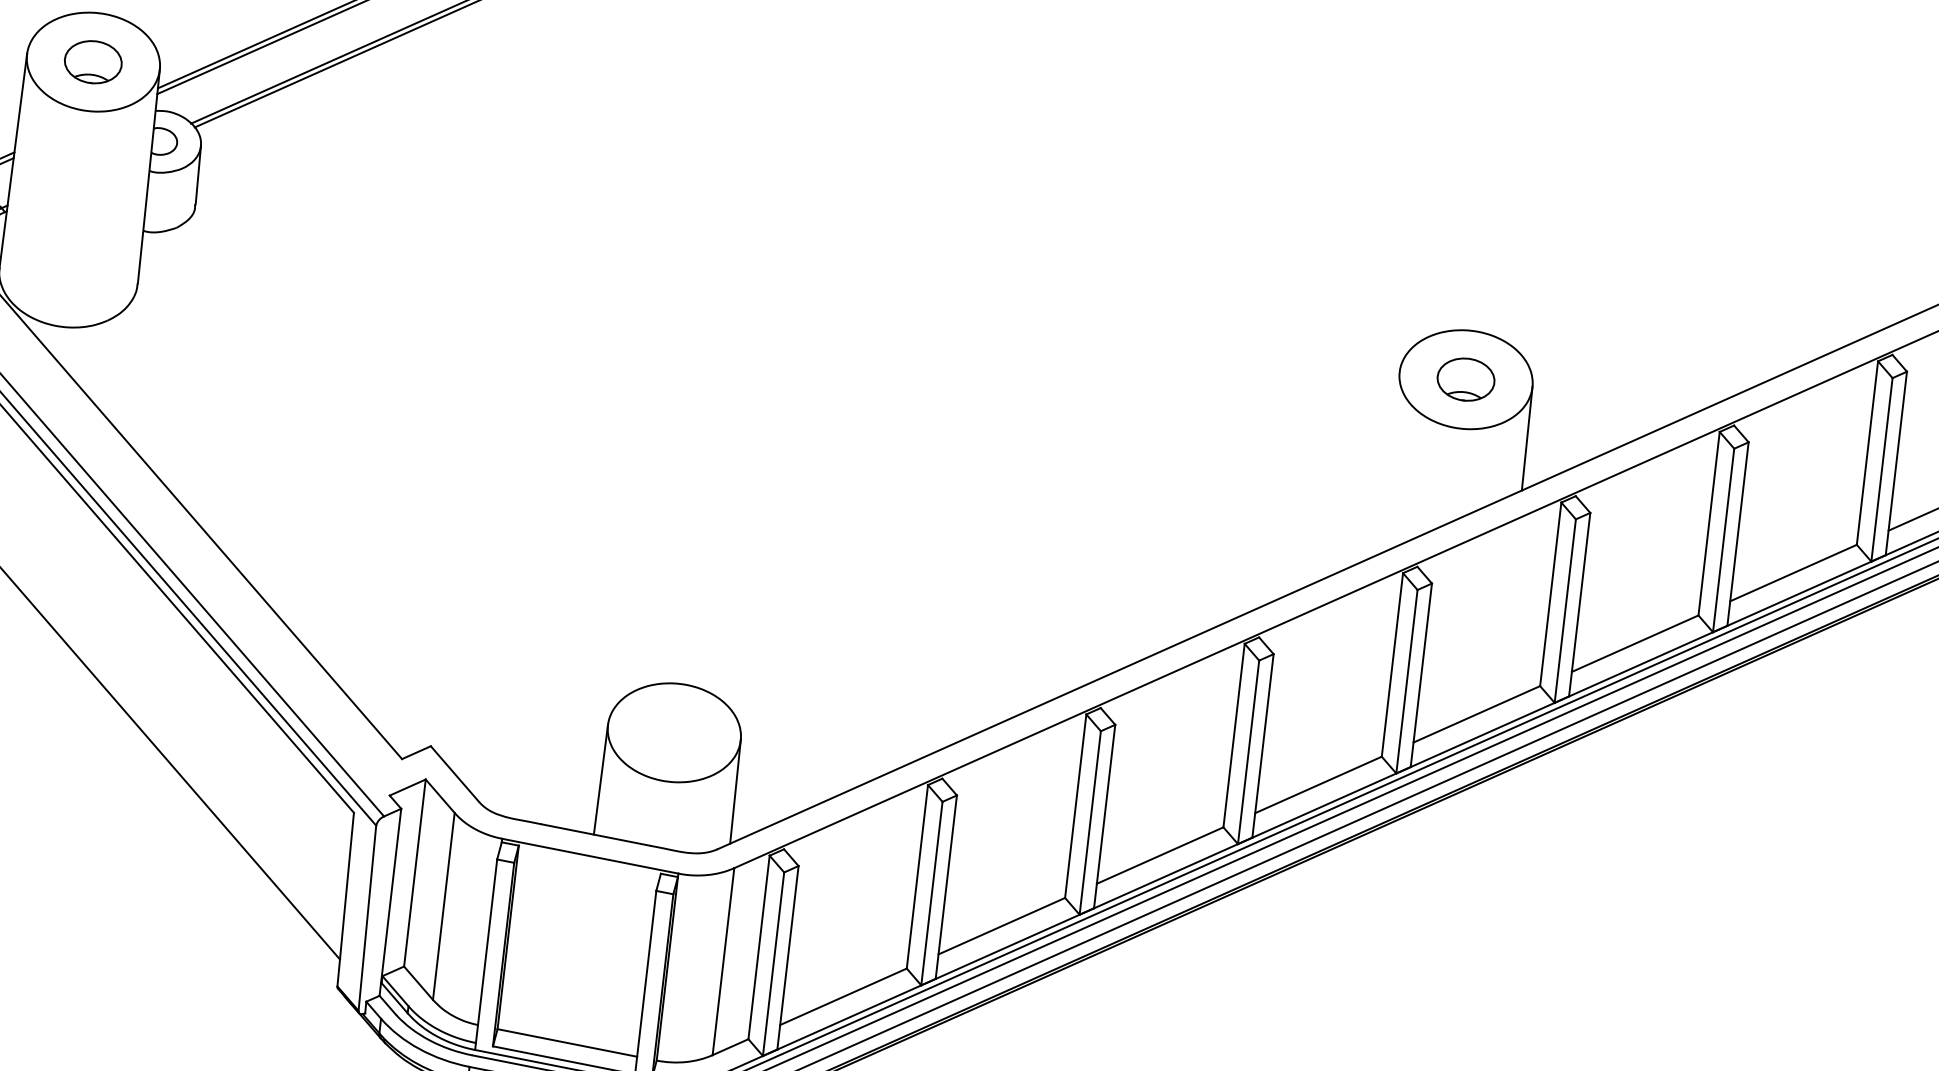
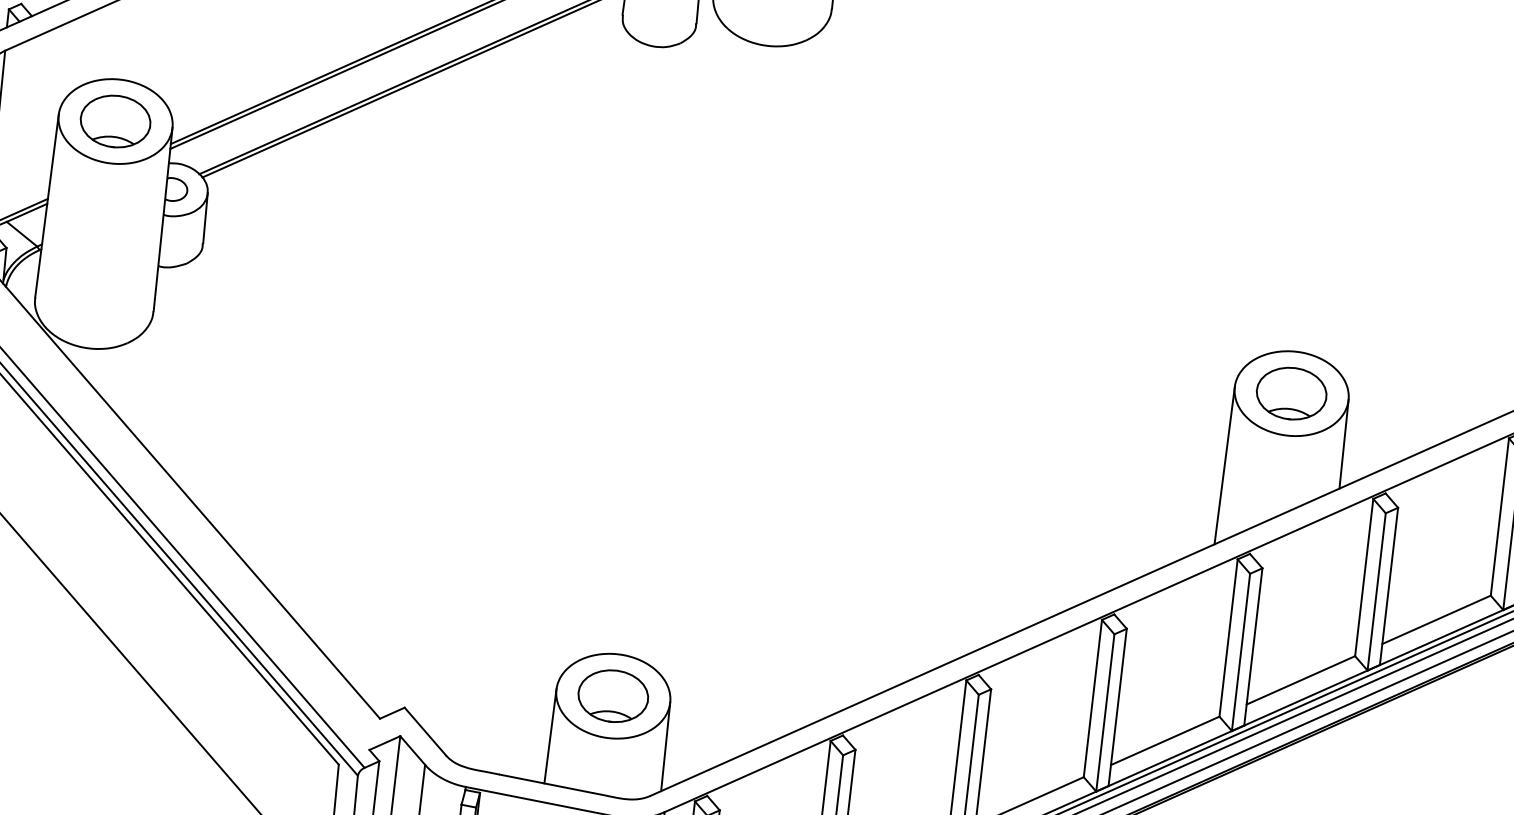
part: (92, 62) -> (114, 121), size x1.43
part: (1465, 379) -> (1291, 393), size x1.43
line: (1387, 463) -> (1224, 465), added
part: (673, 732) -> (612, 695), added

